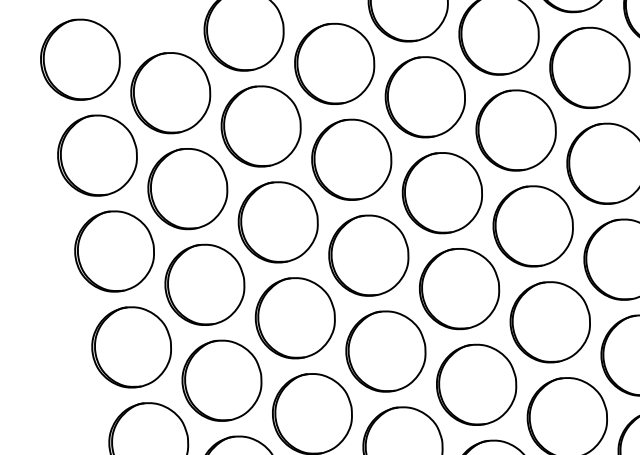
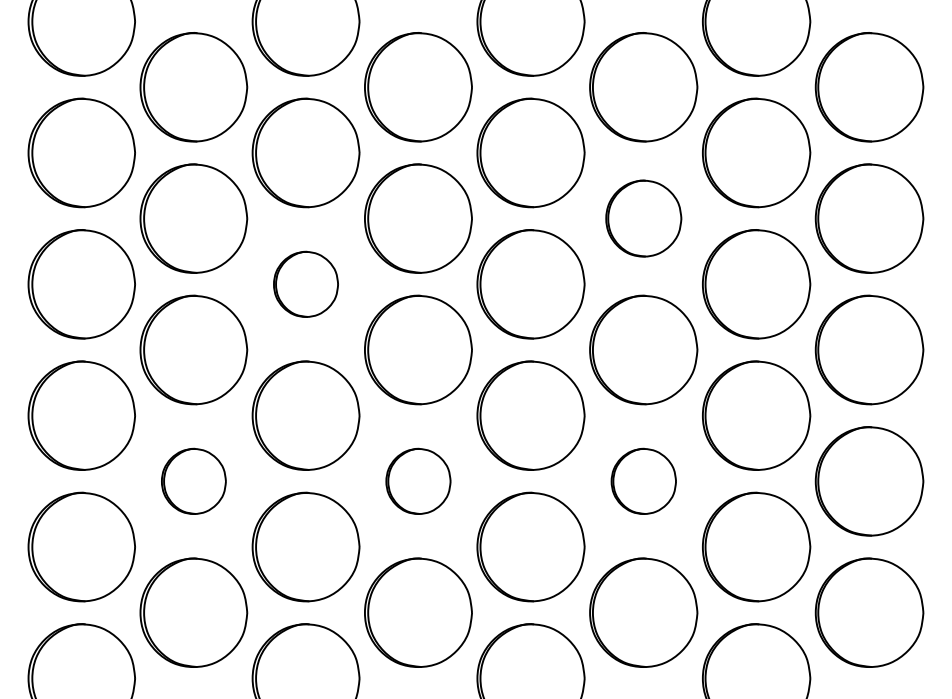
part: (516, 130) -> (643, 218), size x0.7
part: (277, 222) -> (305, 284), size x0.6
part: (550, 322) -> (643, 481), size x0.6
part: (386, 351) -> (418, 481), size x0.6
part: (221, 380) -> (193, 481), size x0.6

